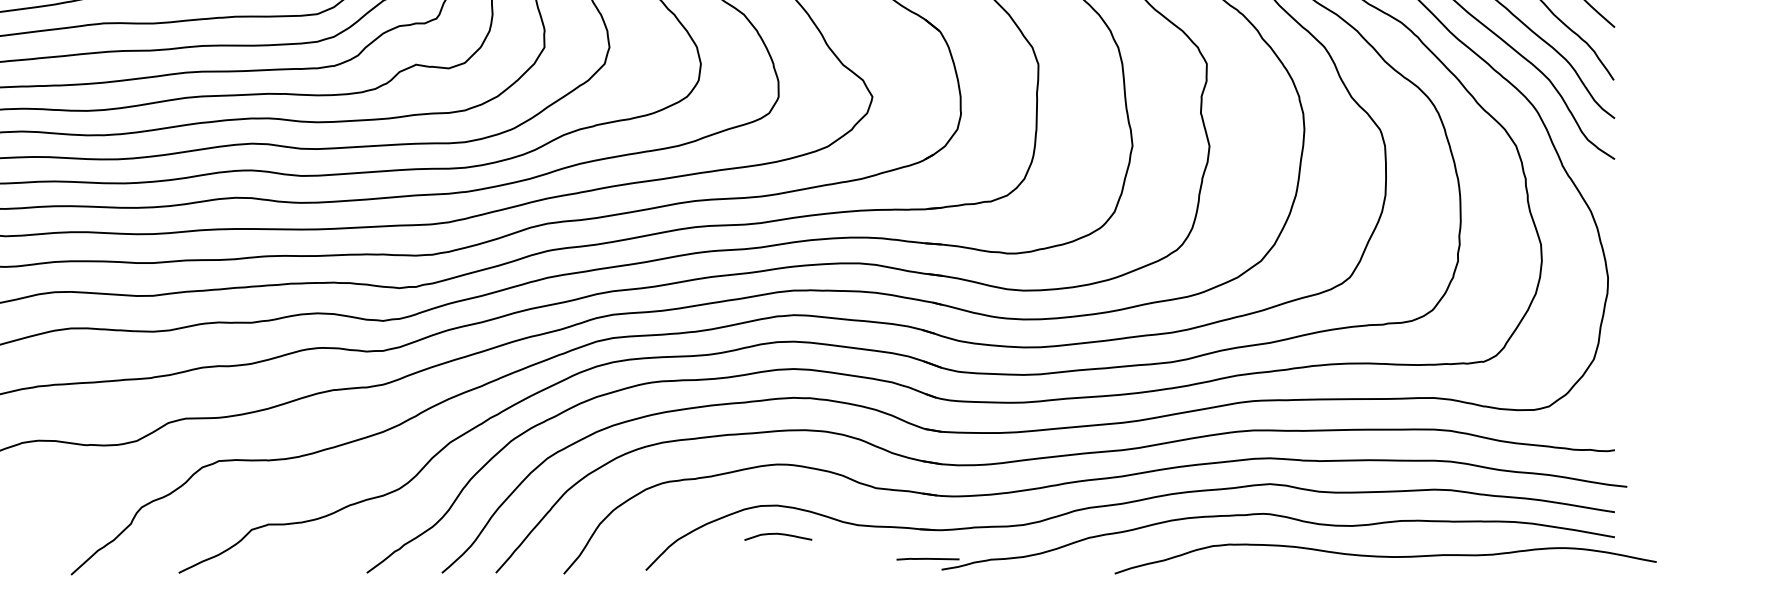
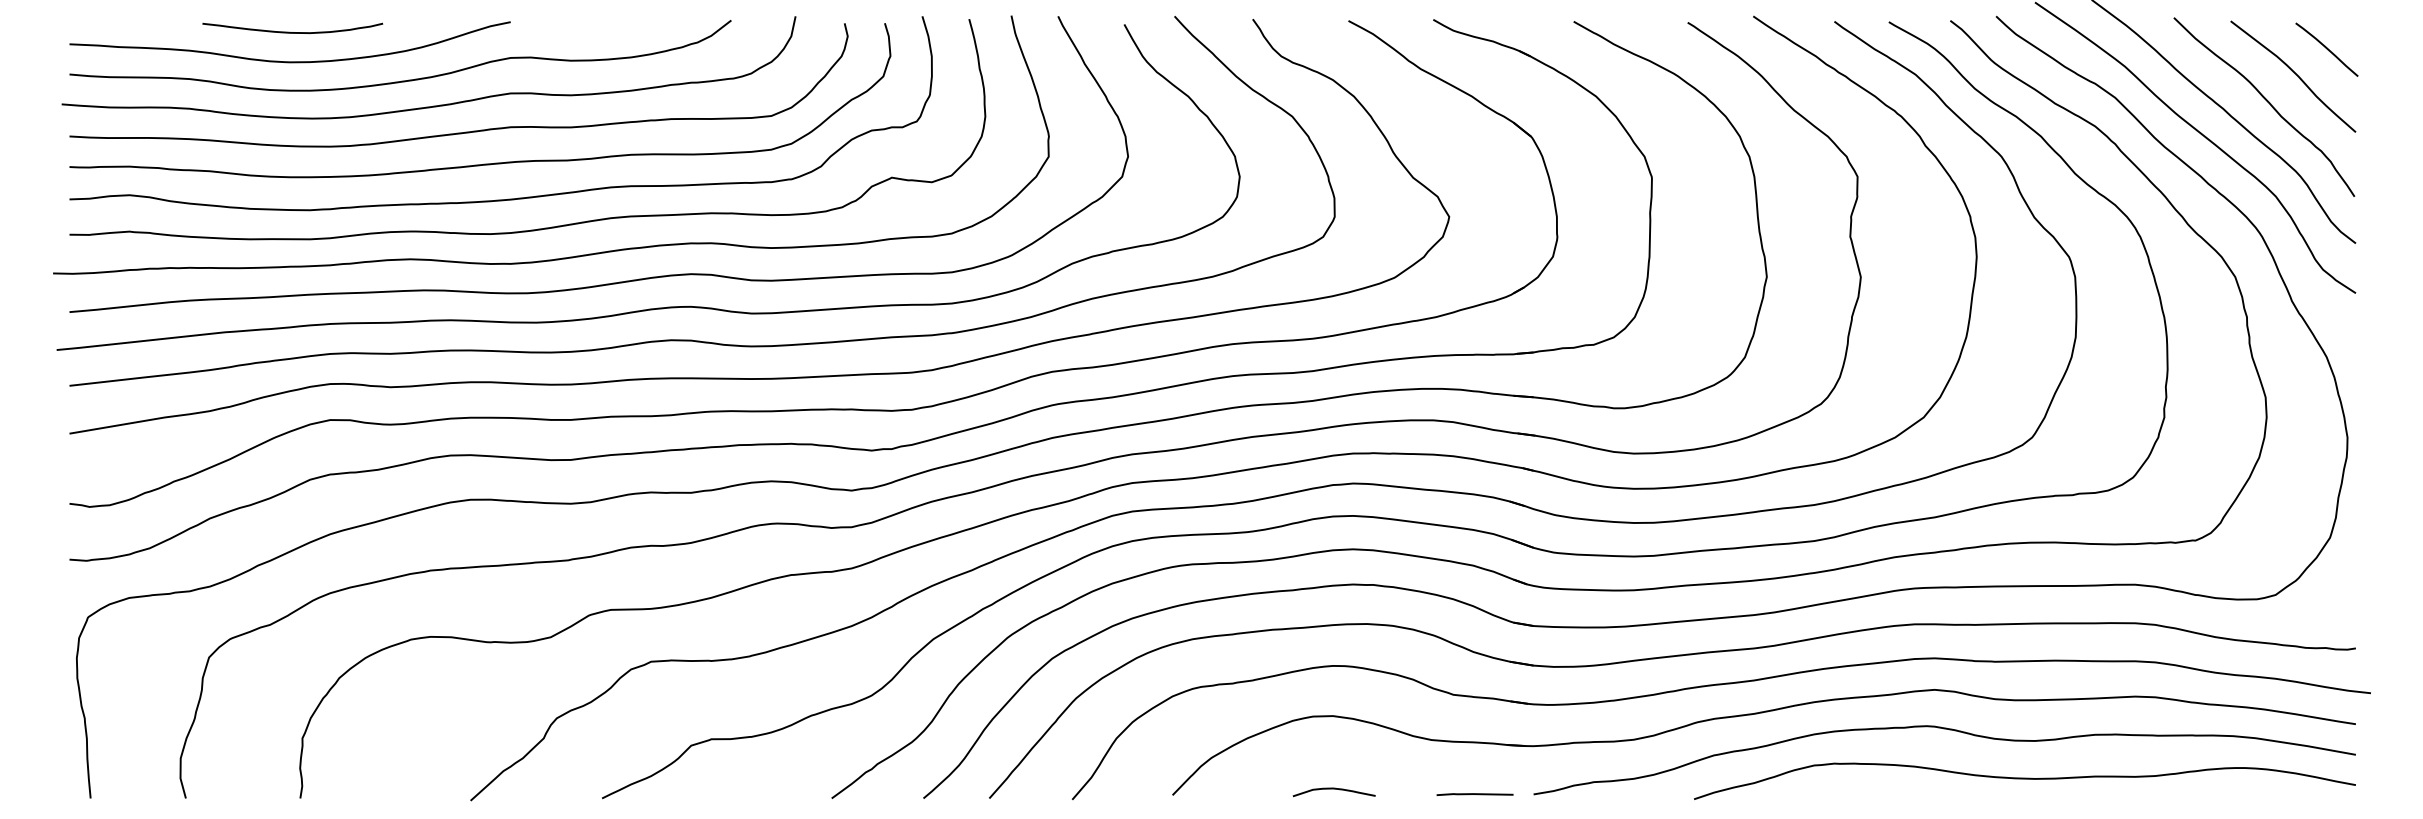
curve: (777, 534) -> (1333, 789), moved
curve: (1385, 557) -> (2024, 779), moved
line: (927, 559) -> (1474, 794), moved

